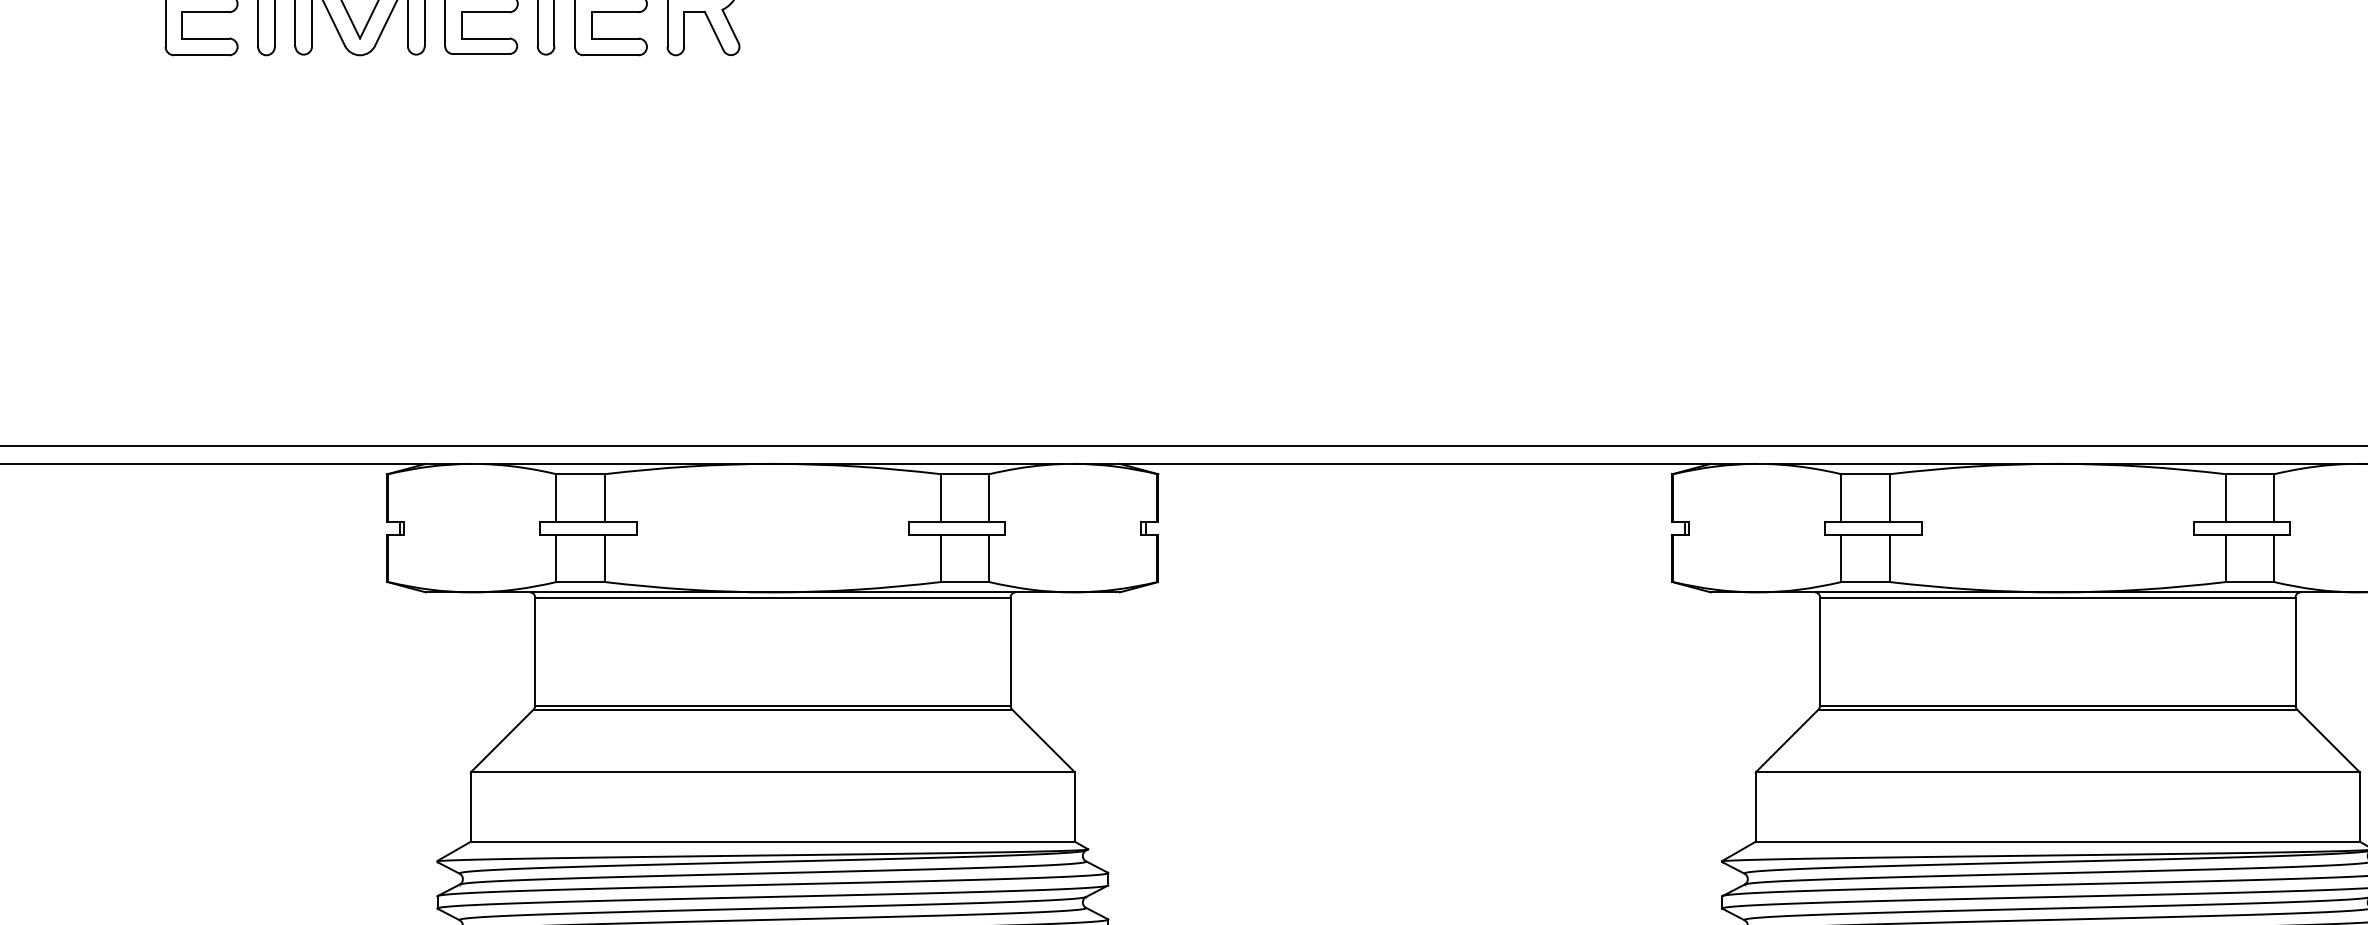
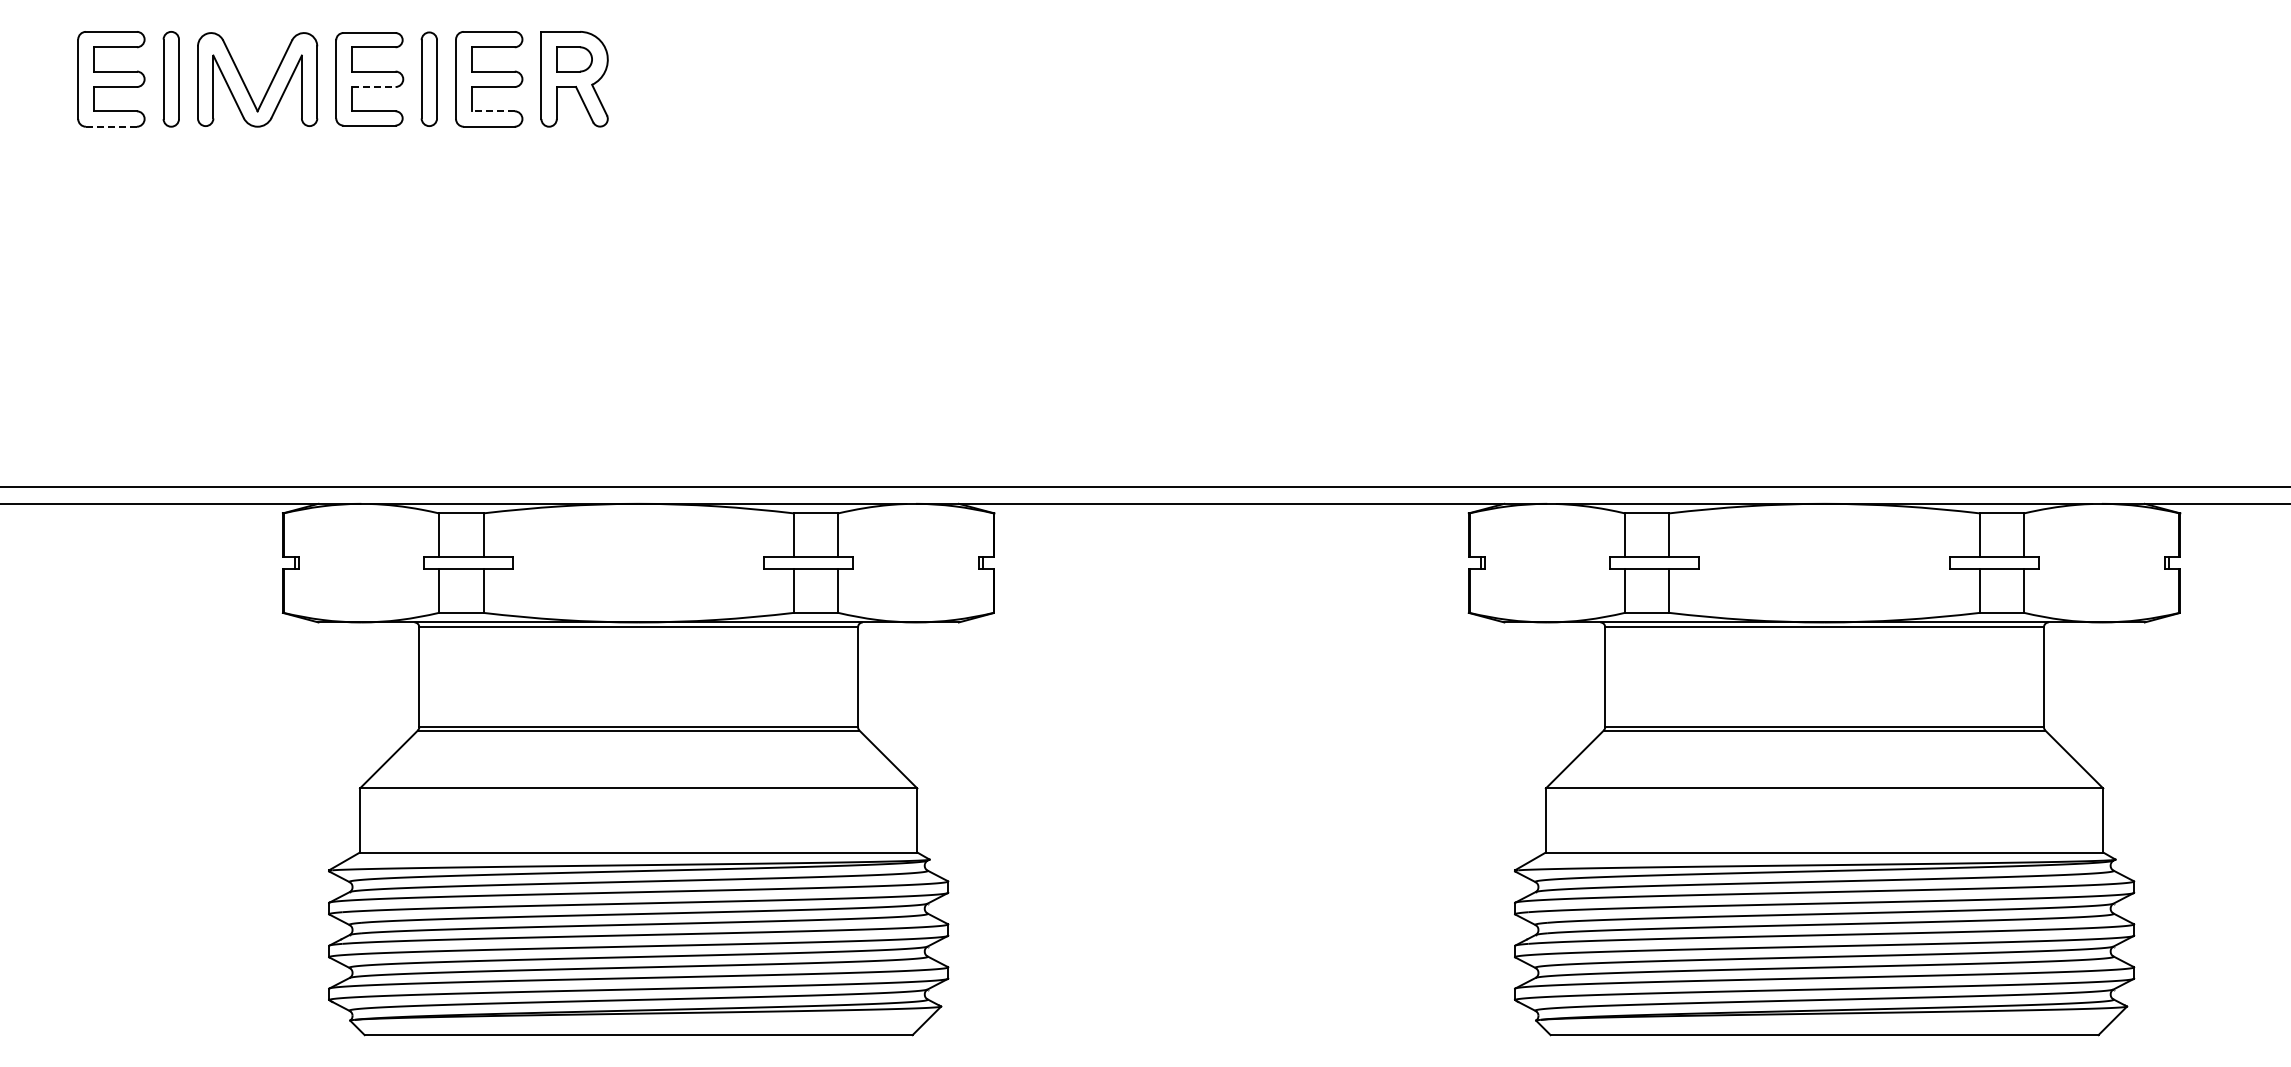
line: (485, 12) -> (373, 87), solid -> dashed
line: (615, 38) -> (493, 111), solid -> dashed
line: (201, 55) -> (111, 126), solid -> dashed

